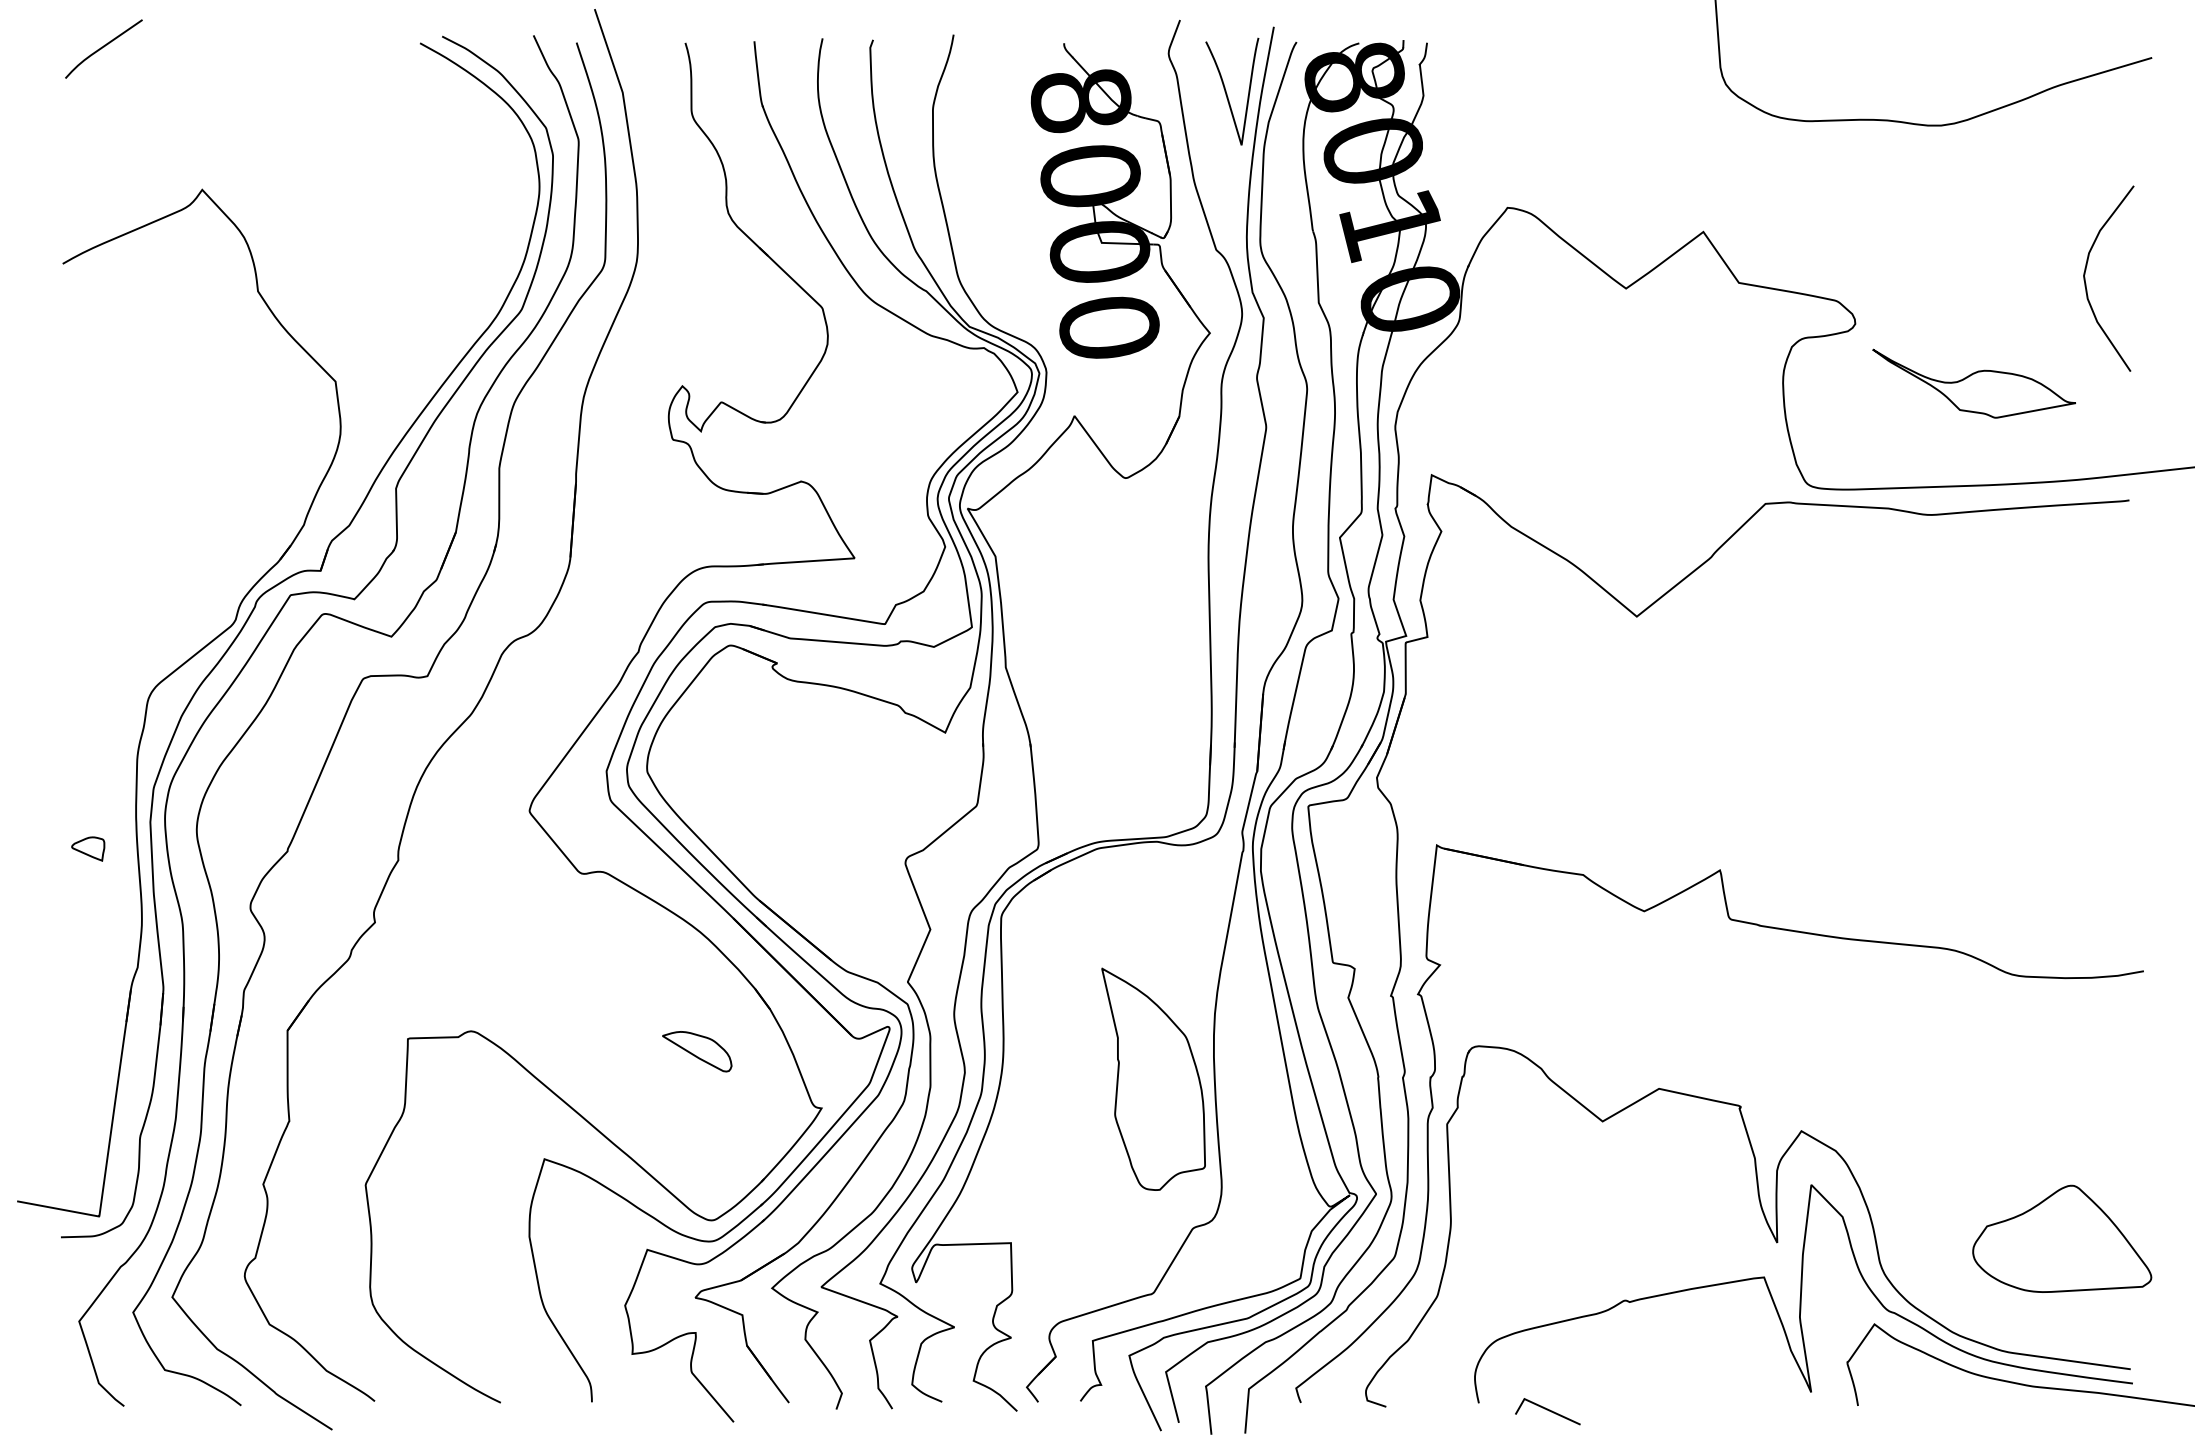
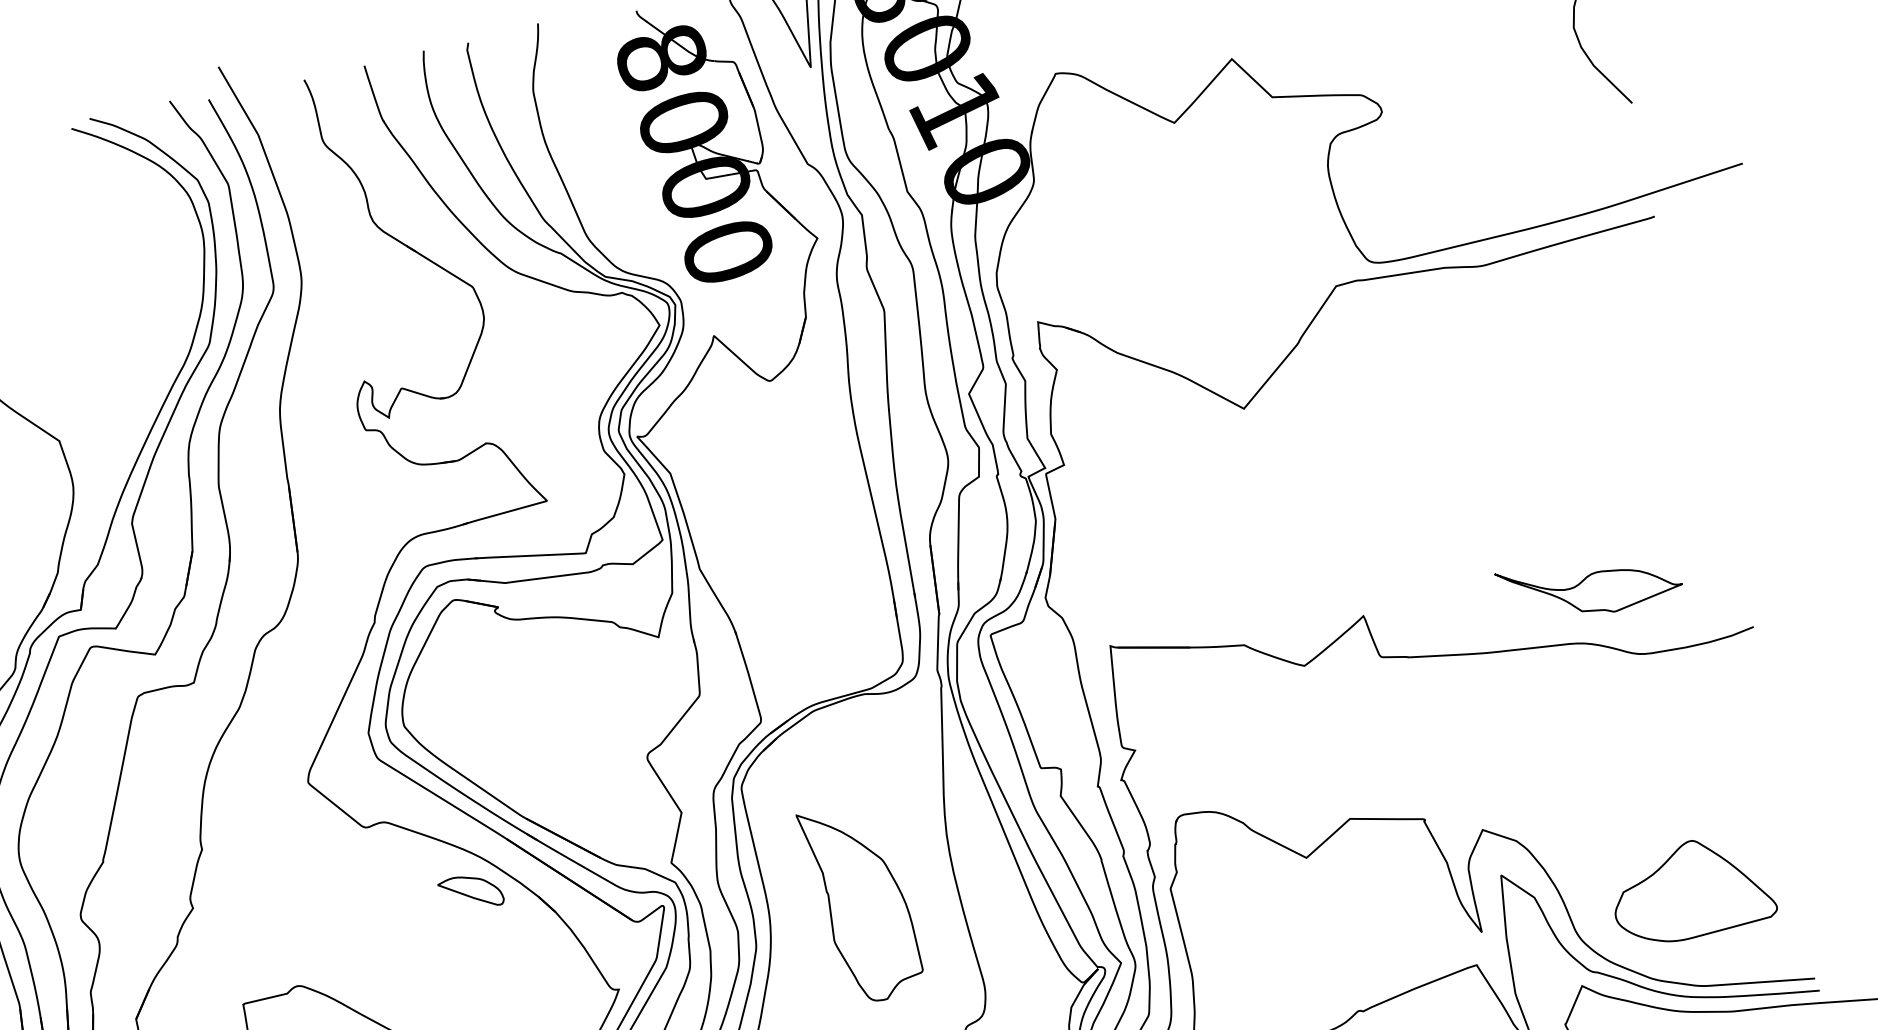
part: (1973, 383) -> (1589, 585), moved
part: (697, 1051) -> (471, 892), moved
part: (1153, 1078) -> (861, 902), moved
part: (2062, 1238) -> (1691, 889), moved

